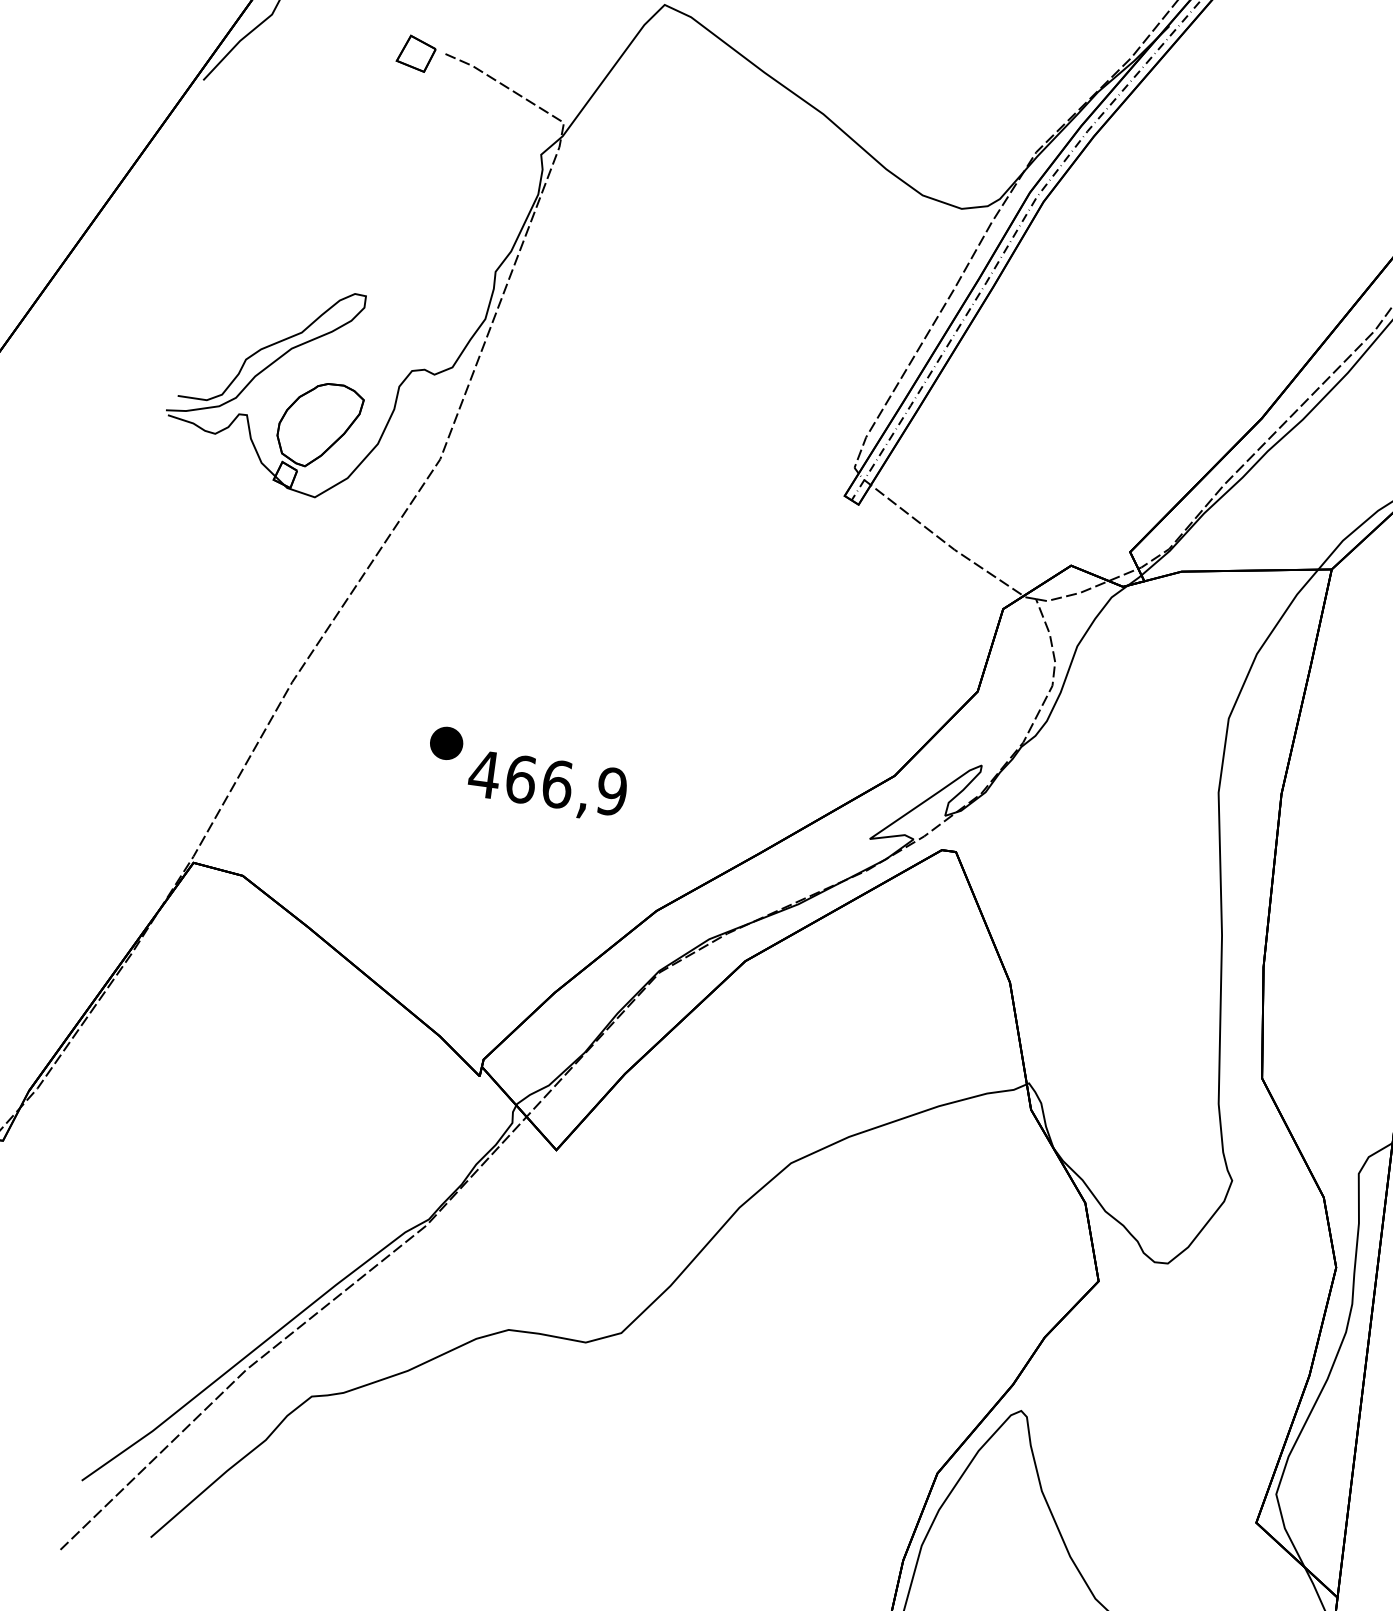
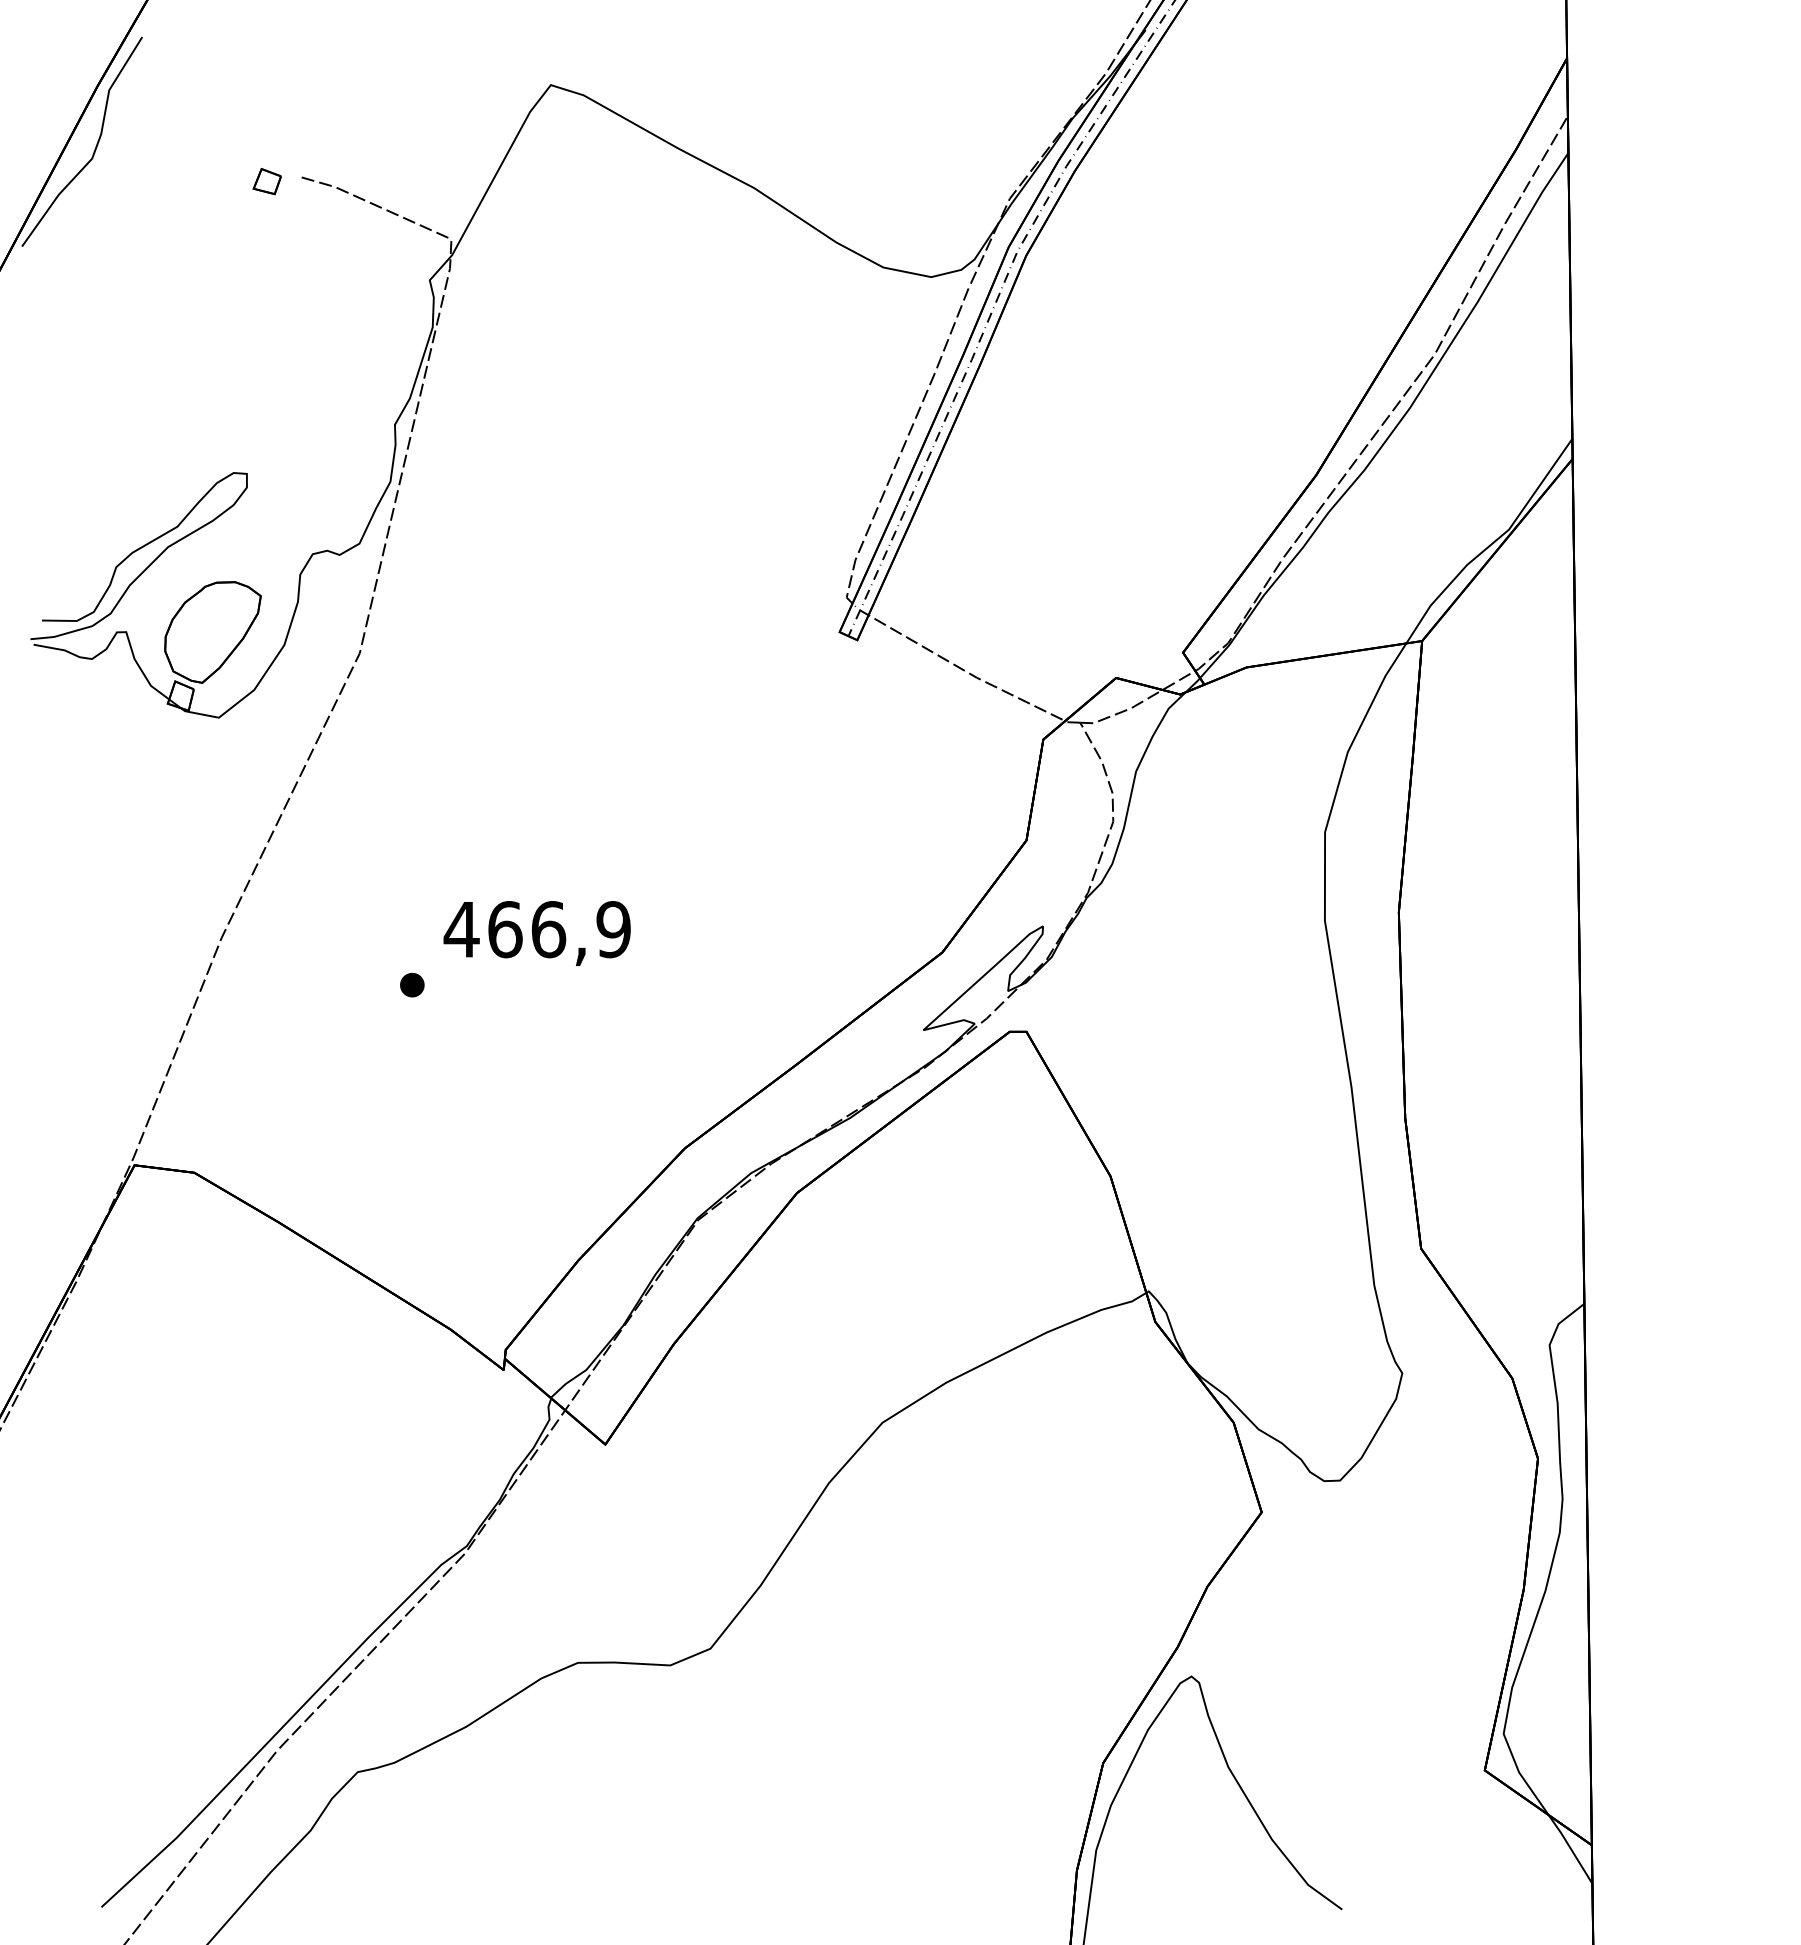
part: (415, 53) -> (266, 181), size x0.62
part: (446, 742) -> (412, 984), size x0.62
text: (546, 786) -> (536, 933), moved

